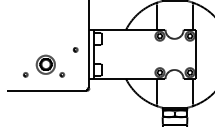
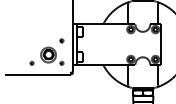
part: (43, 65) -> (46, 55), moved

